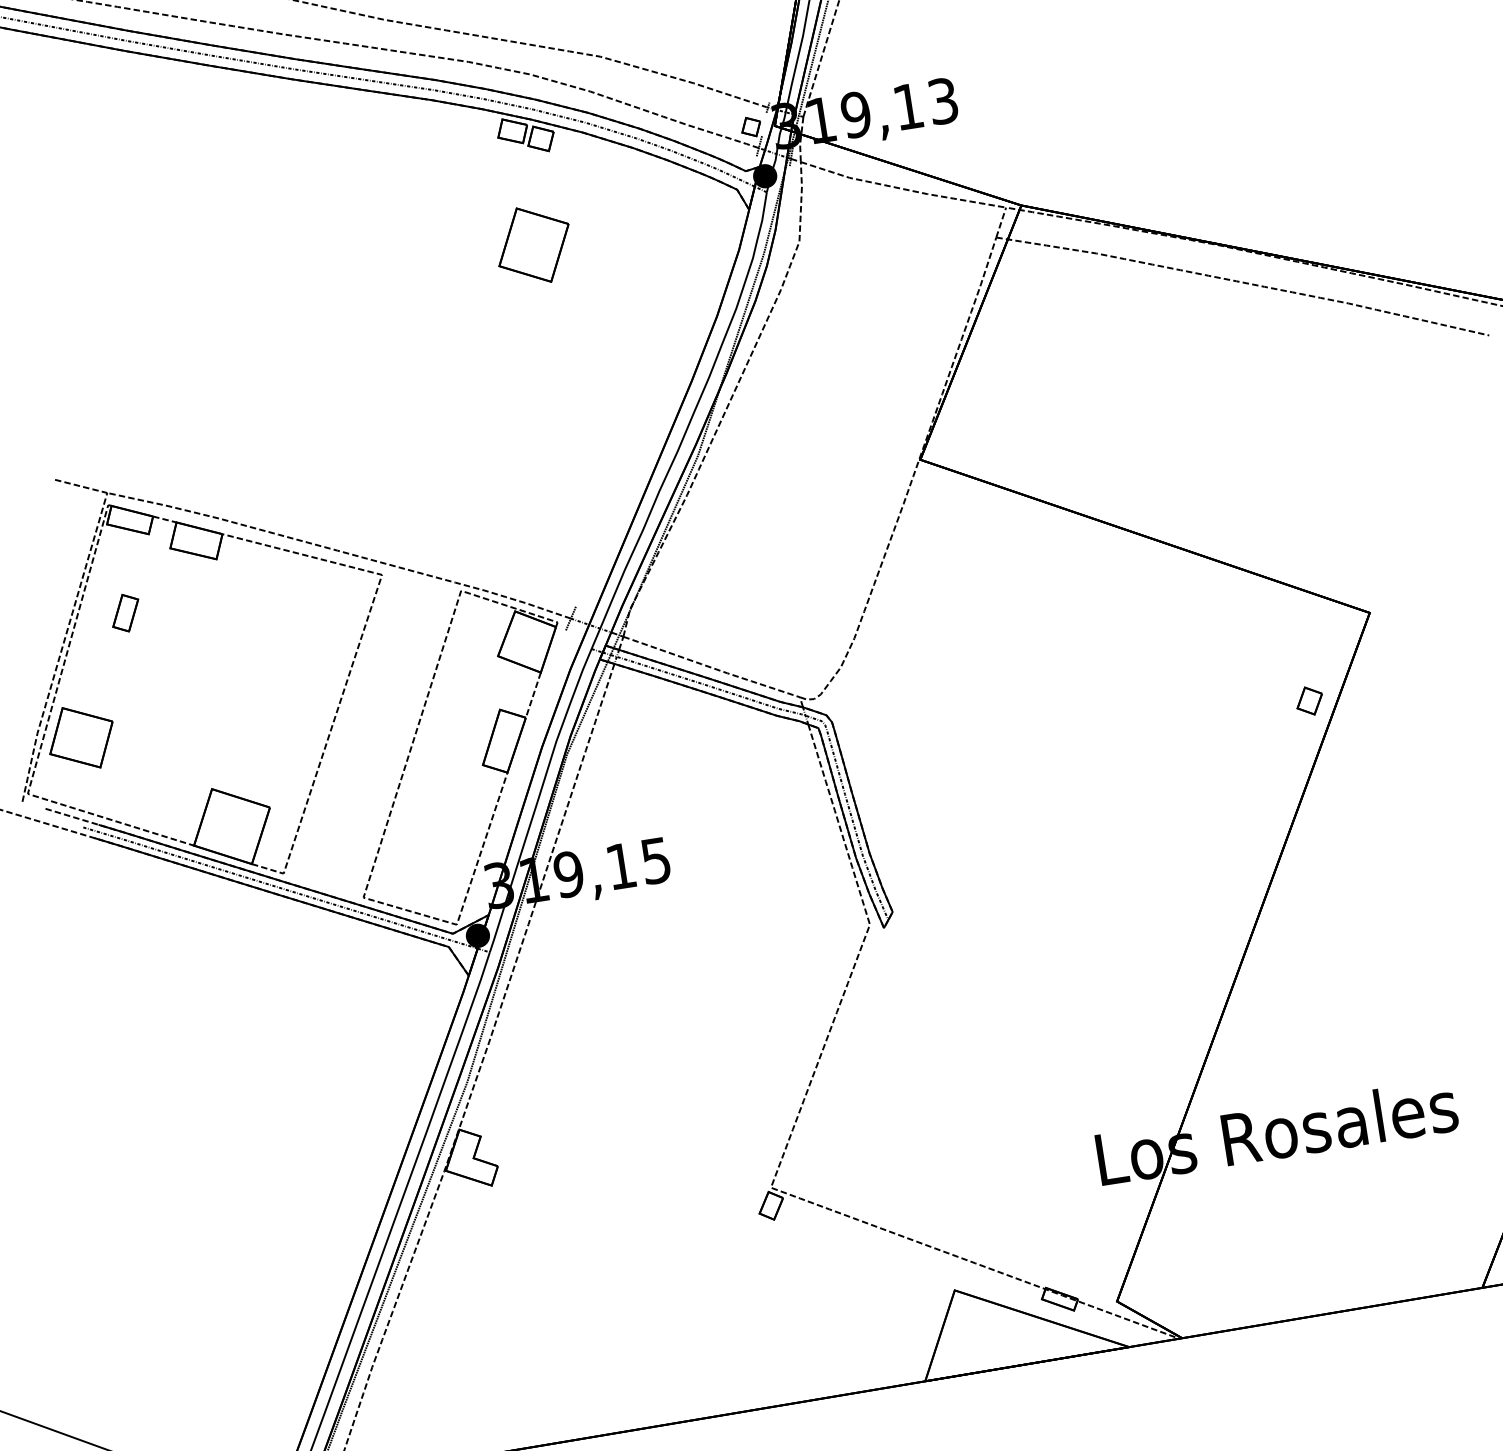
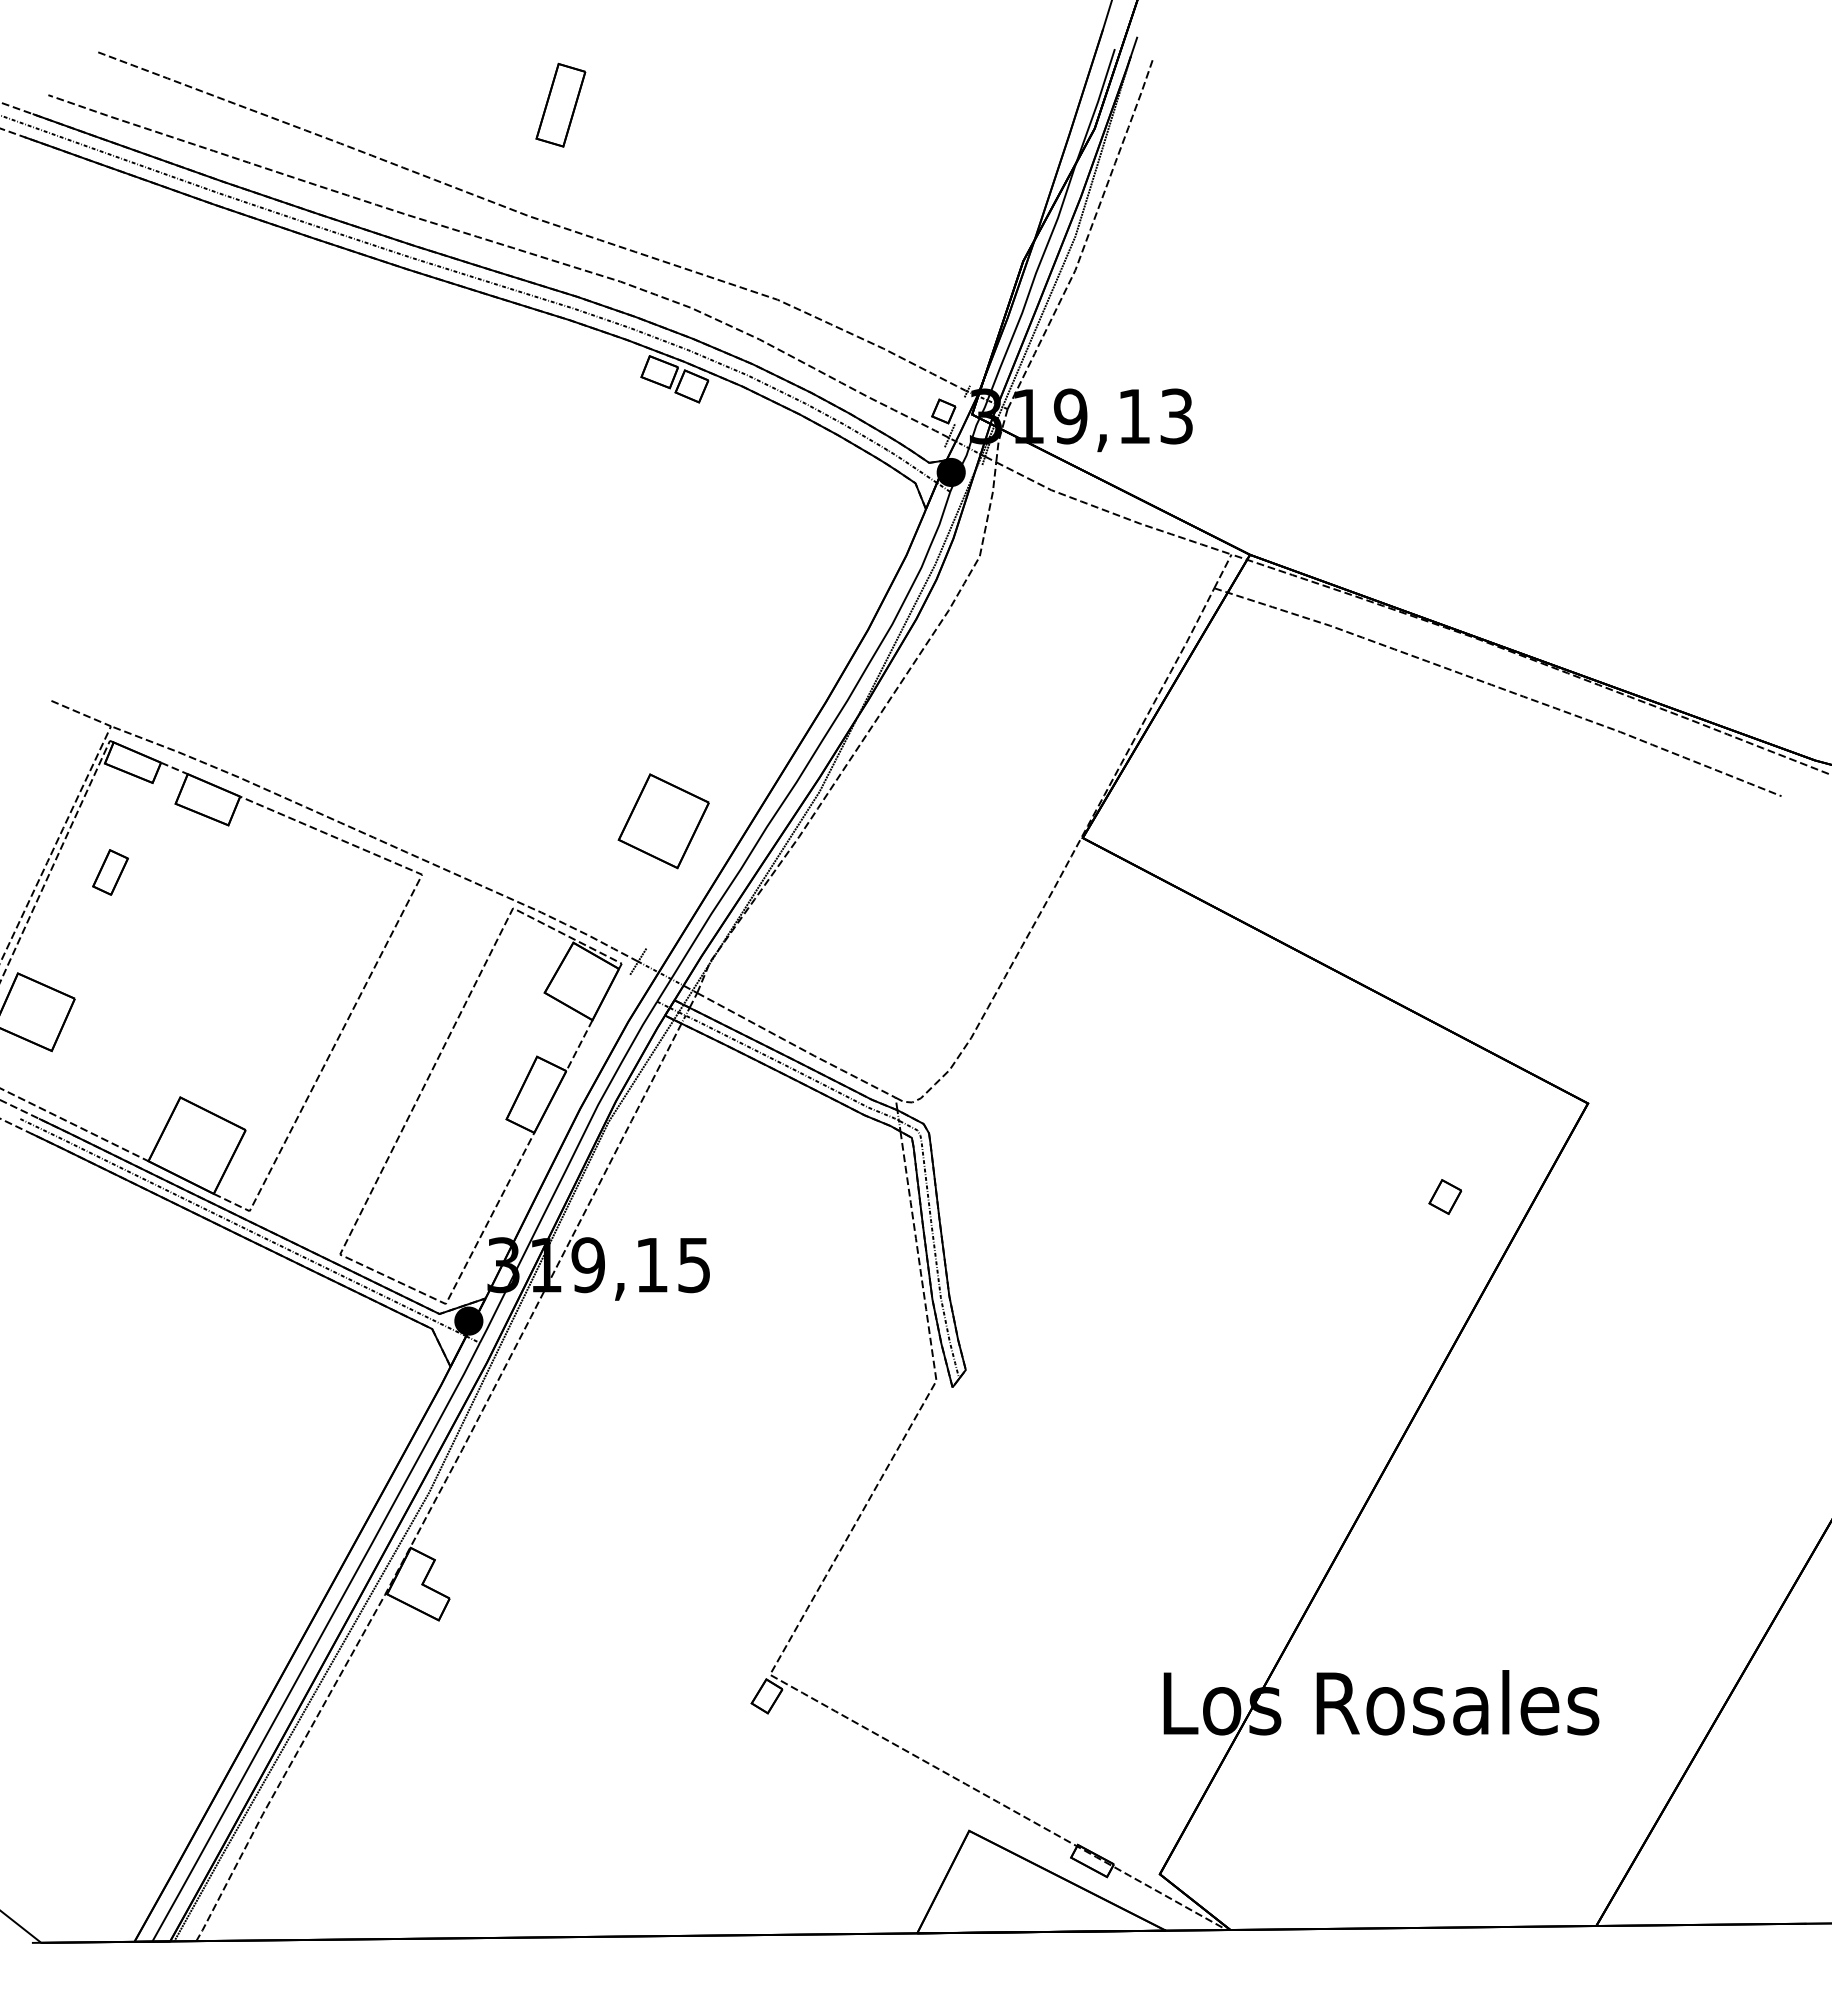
part: (533, 245) -> (663, 821), moved
part: (1309, 700) -> (1445, 1196), moved

